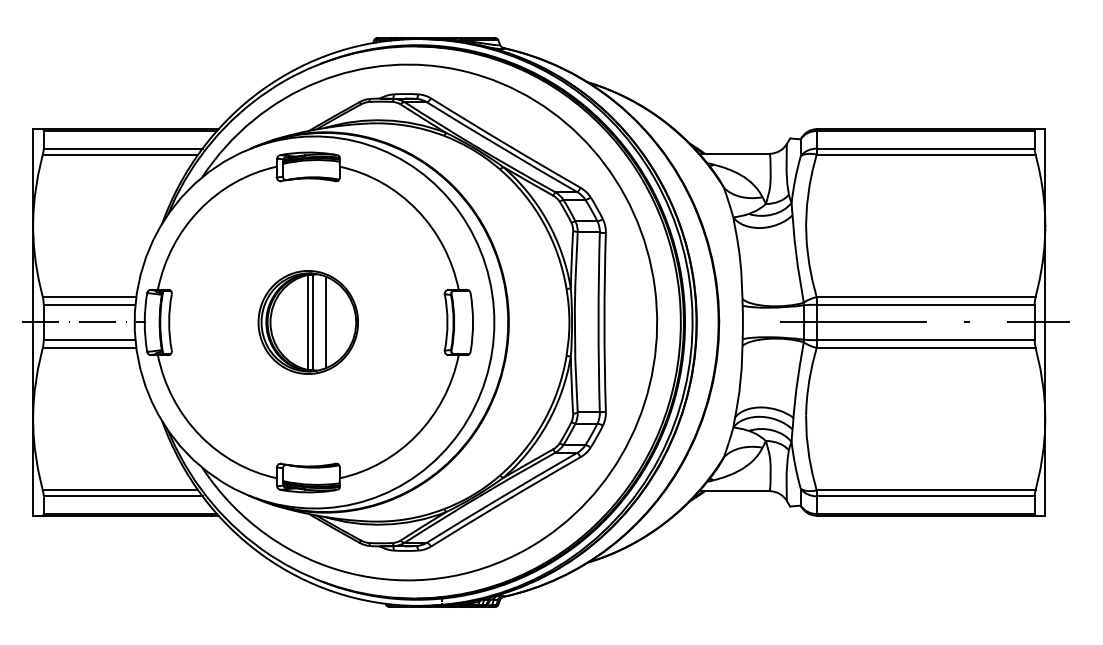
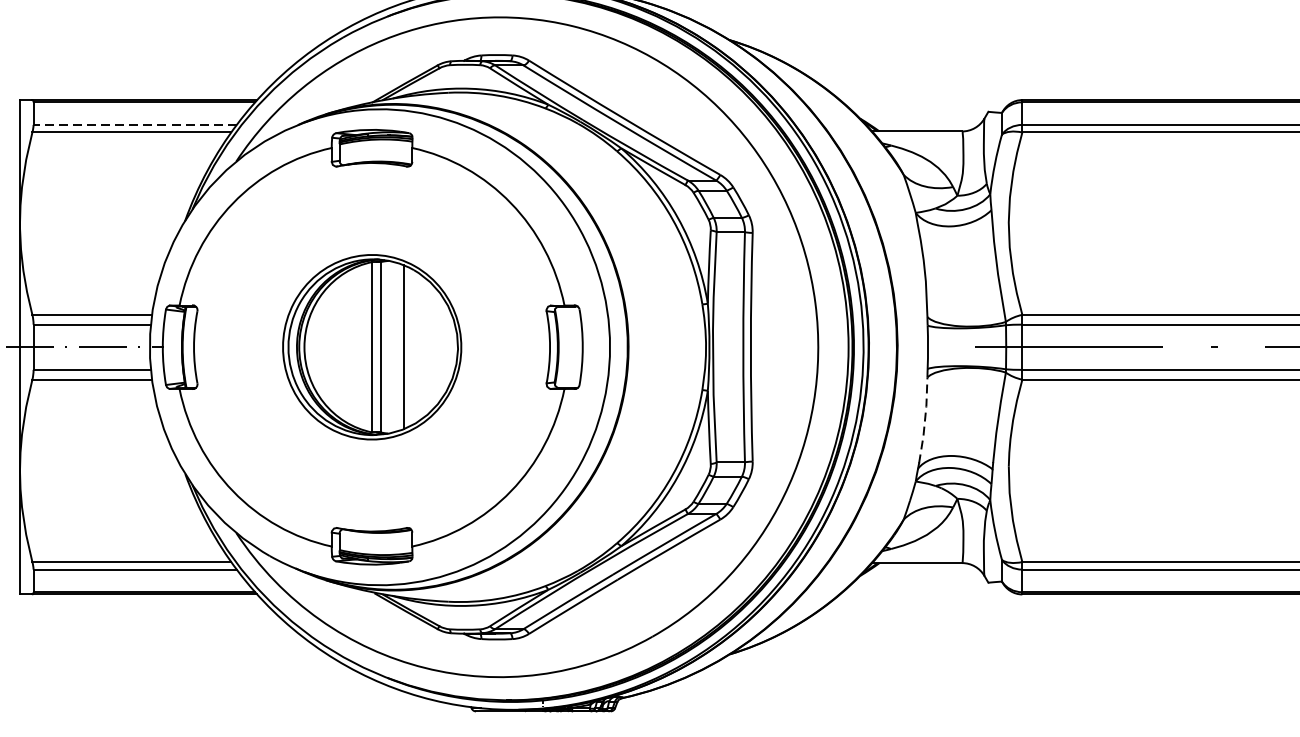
line: (122, 148) -> (134, 124), solid -> dashed
part: (307, 322) -> (370, 347), size x1.4
line: (740, 379) -> (924, 420), solid -> dashed

